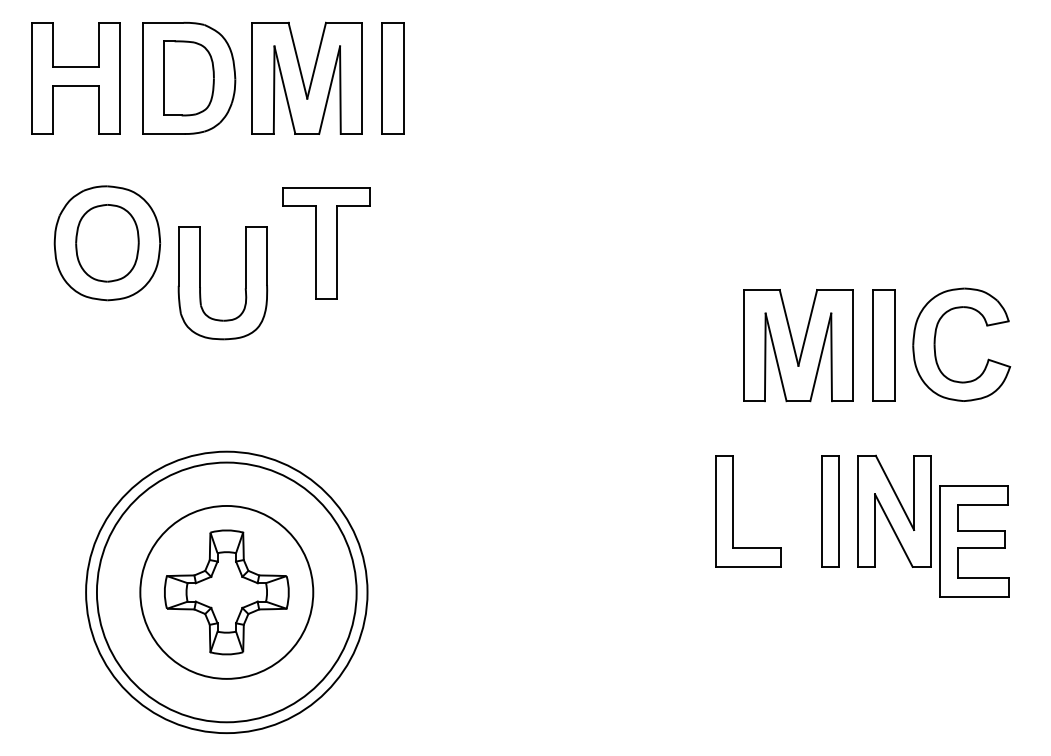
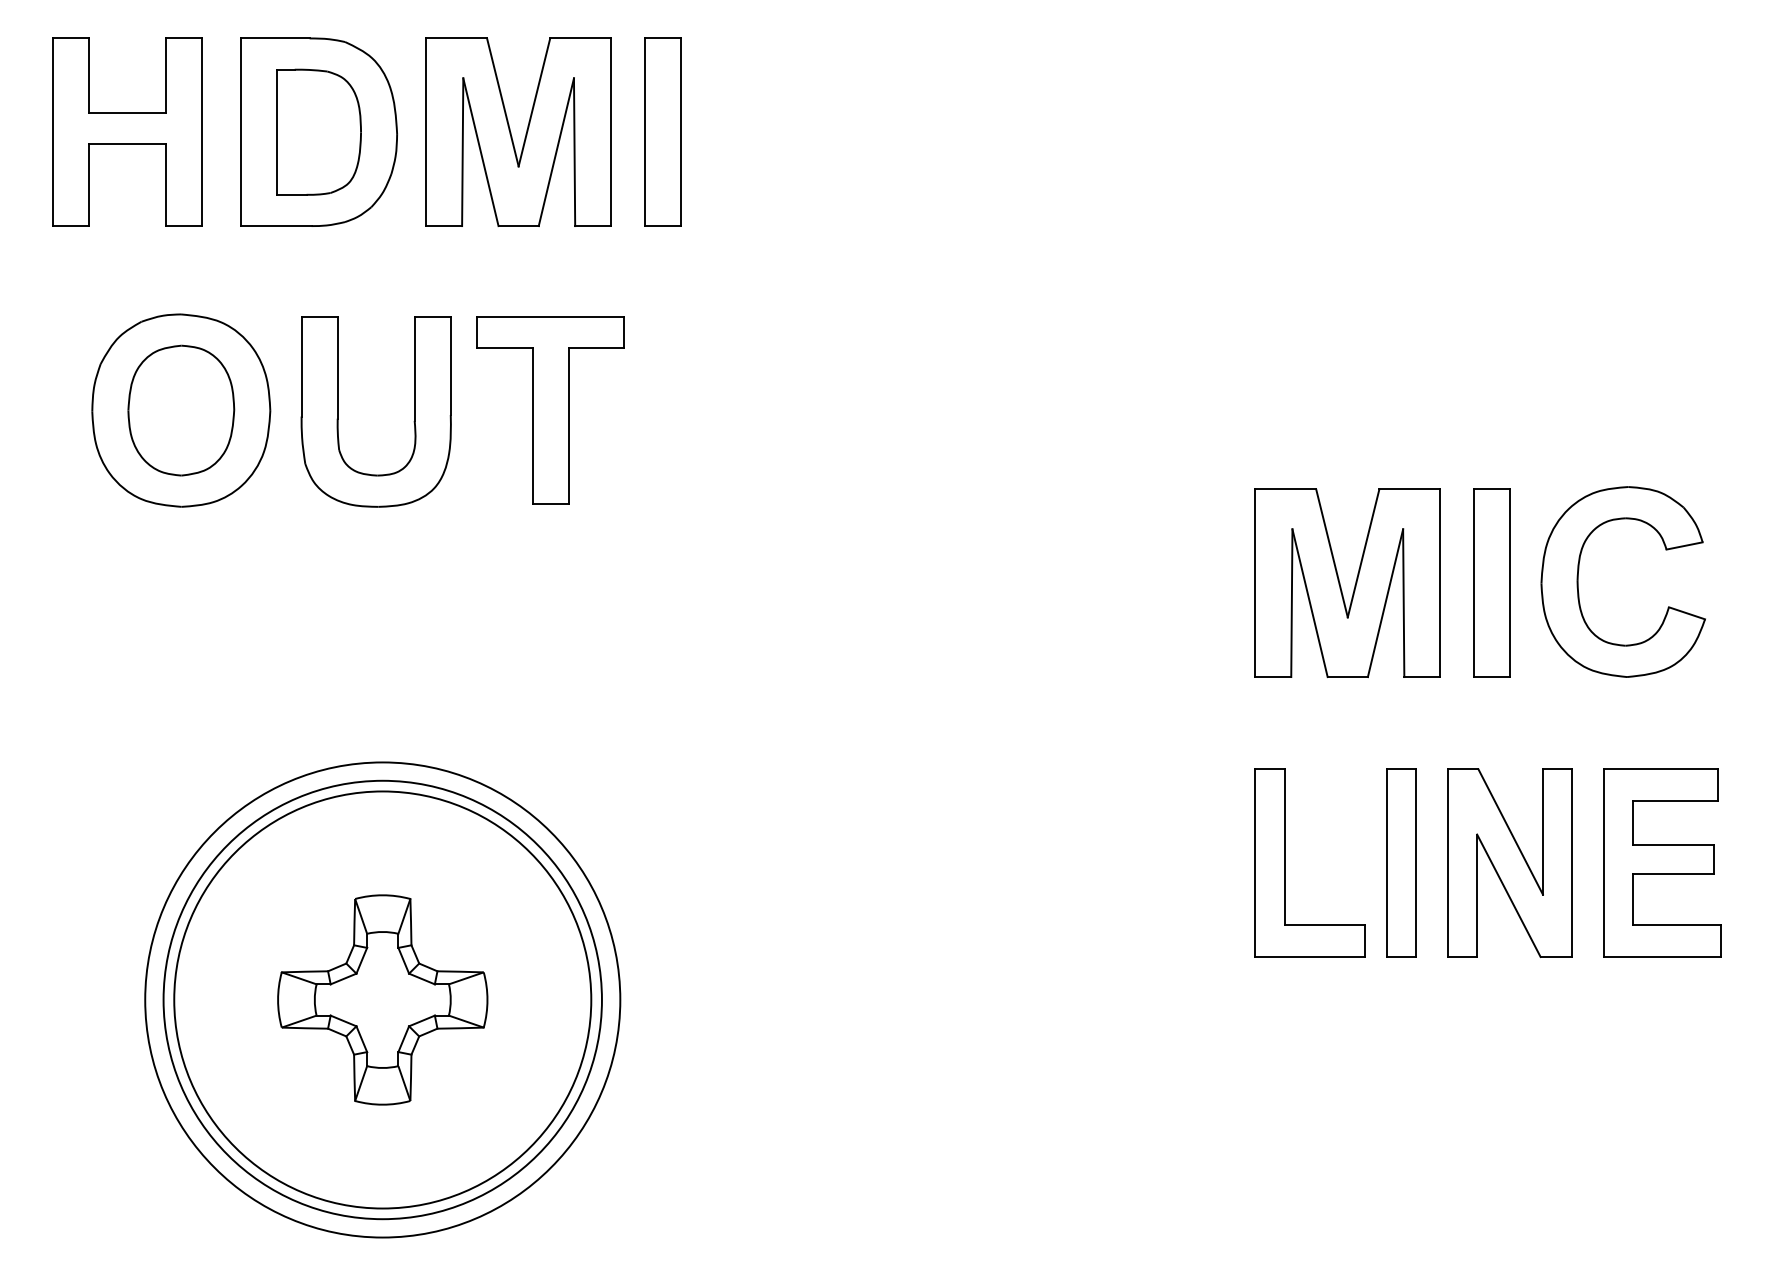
part: (200, 283) -> (338, 412), moved
part: (733, 511) -> (1285, 863), moved
part: (974, 541) -> (1661, 863), moved
circle: (226, 591) -> (382, 998), size x1.43

